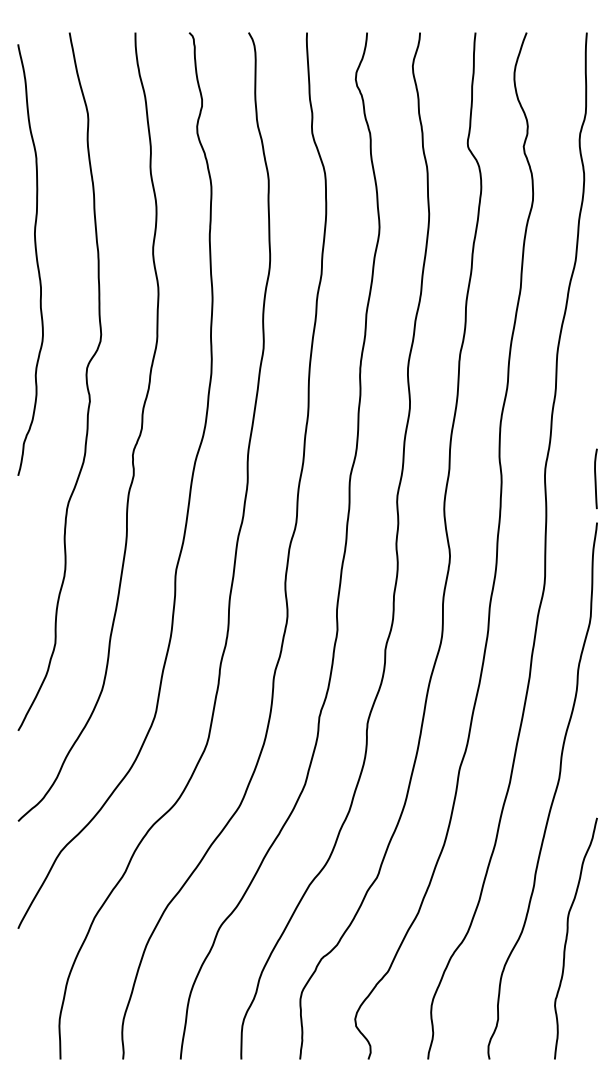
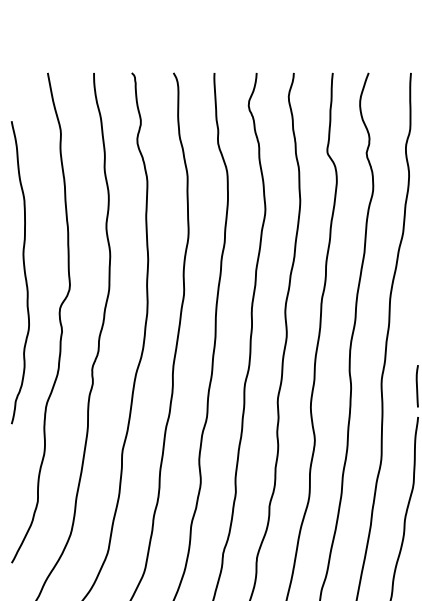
curve: (35, 257) -> (23, 270), moved

